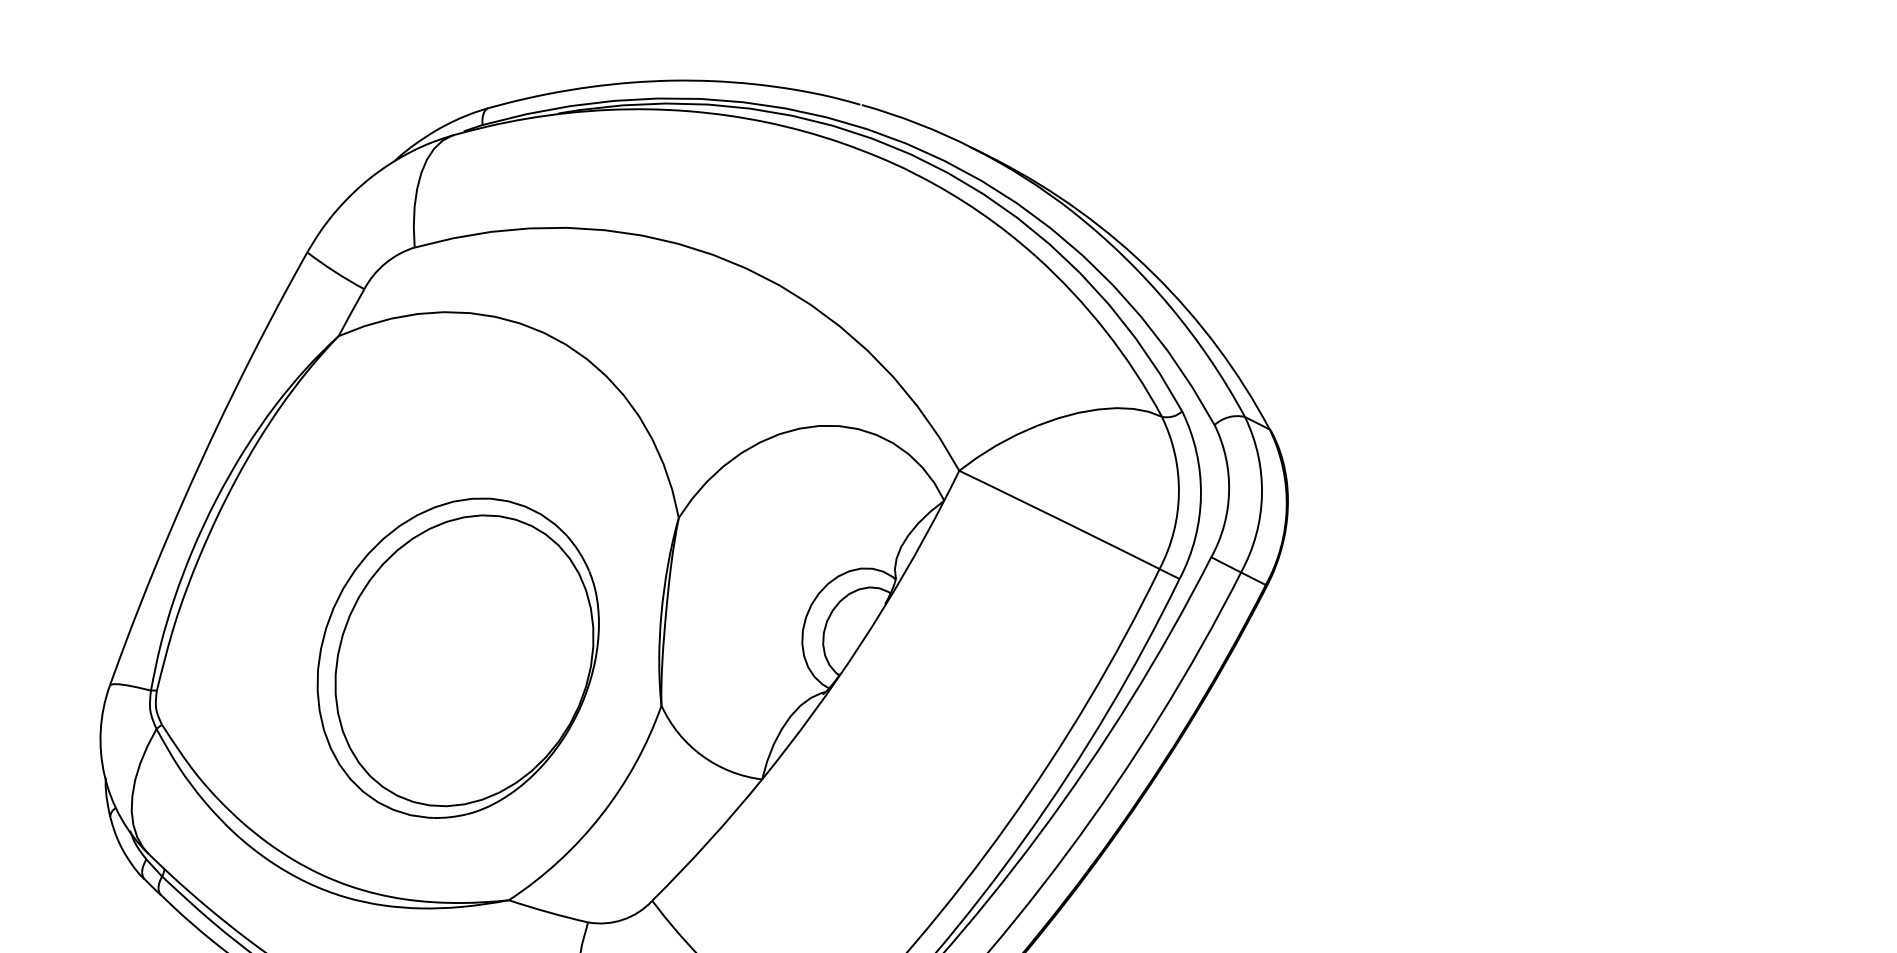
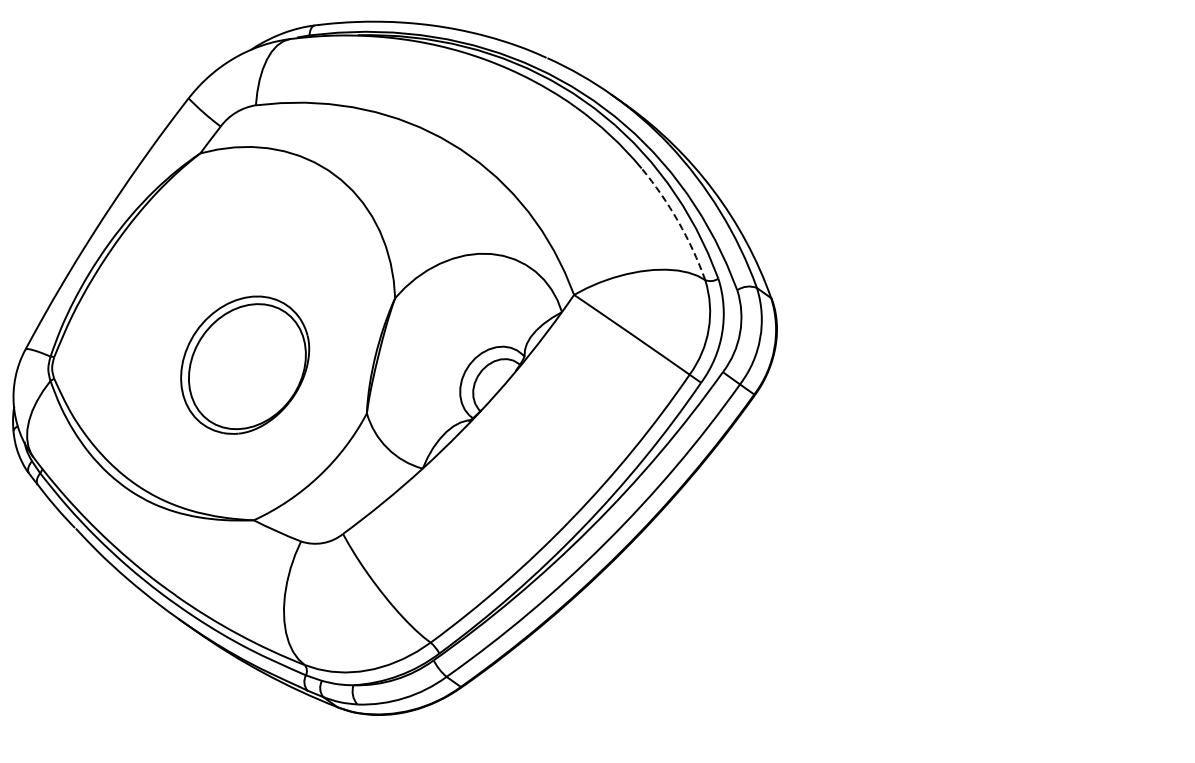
arc: (1106, 330) -> (678, 221), solid -> dashed
part: (457, 659) -> (244, 365), size x0.7

